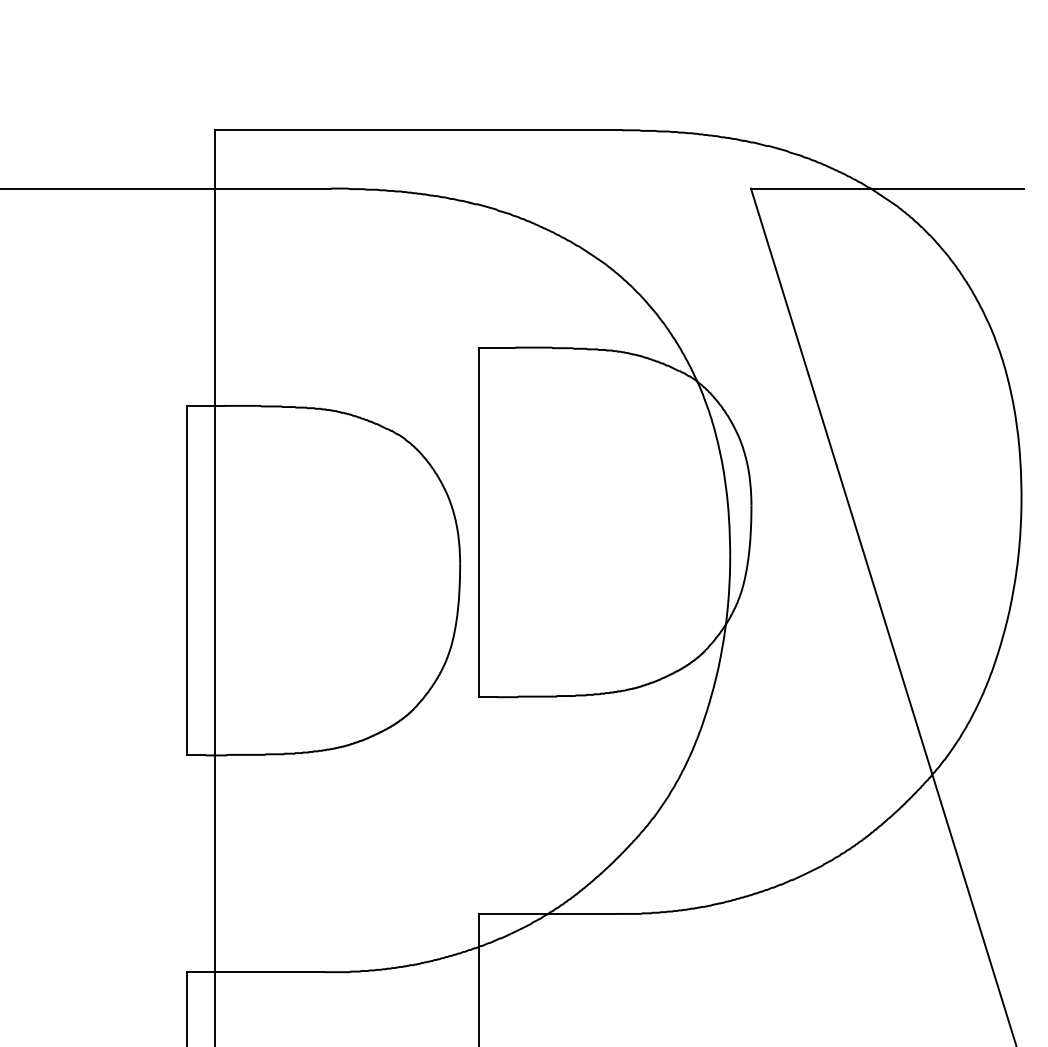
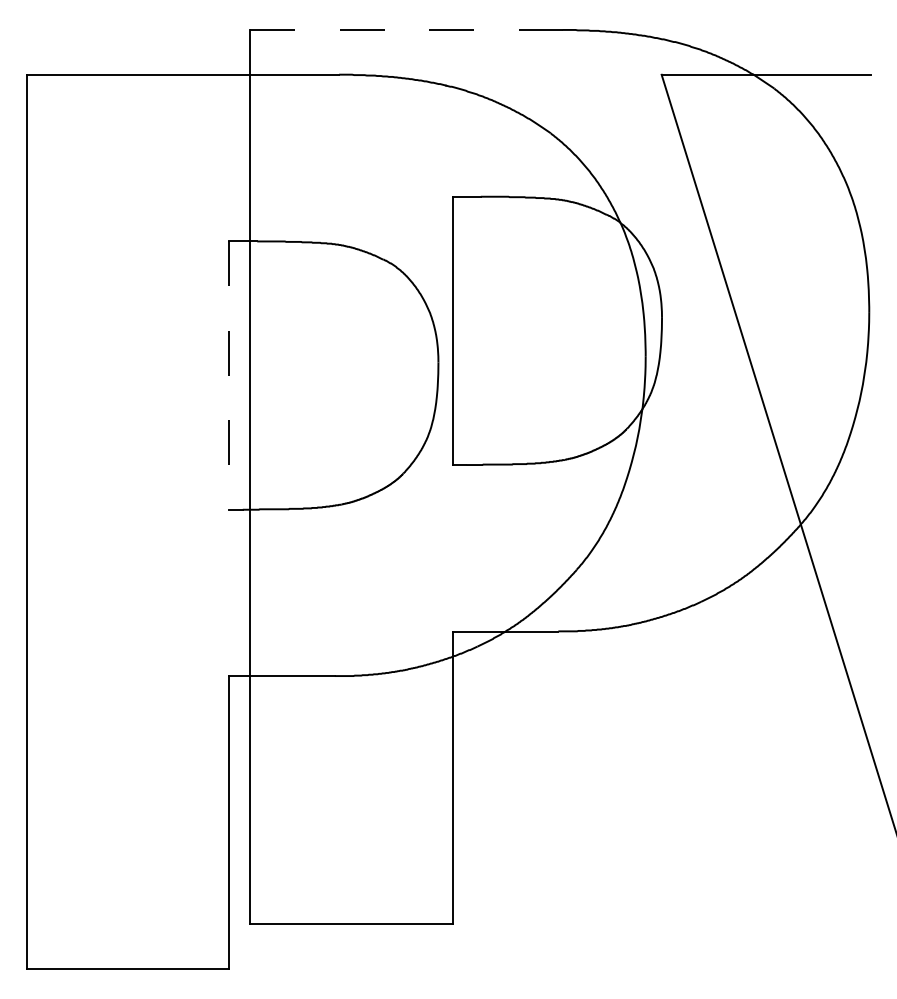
line: (419, 130) -> (407, 30), solid -> dashed
line: (187, 581) -> (229, 376), solid -> dashed

